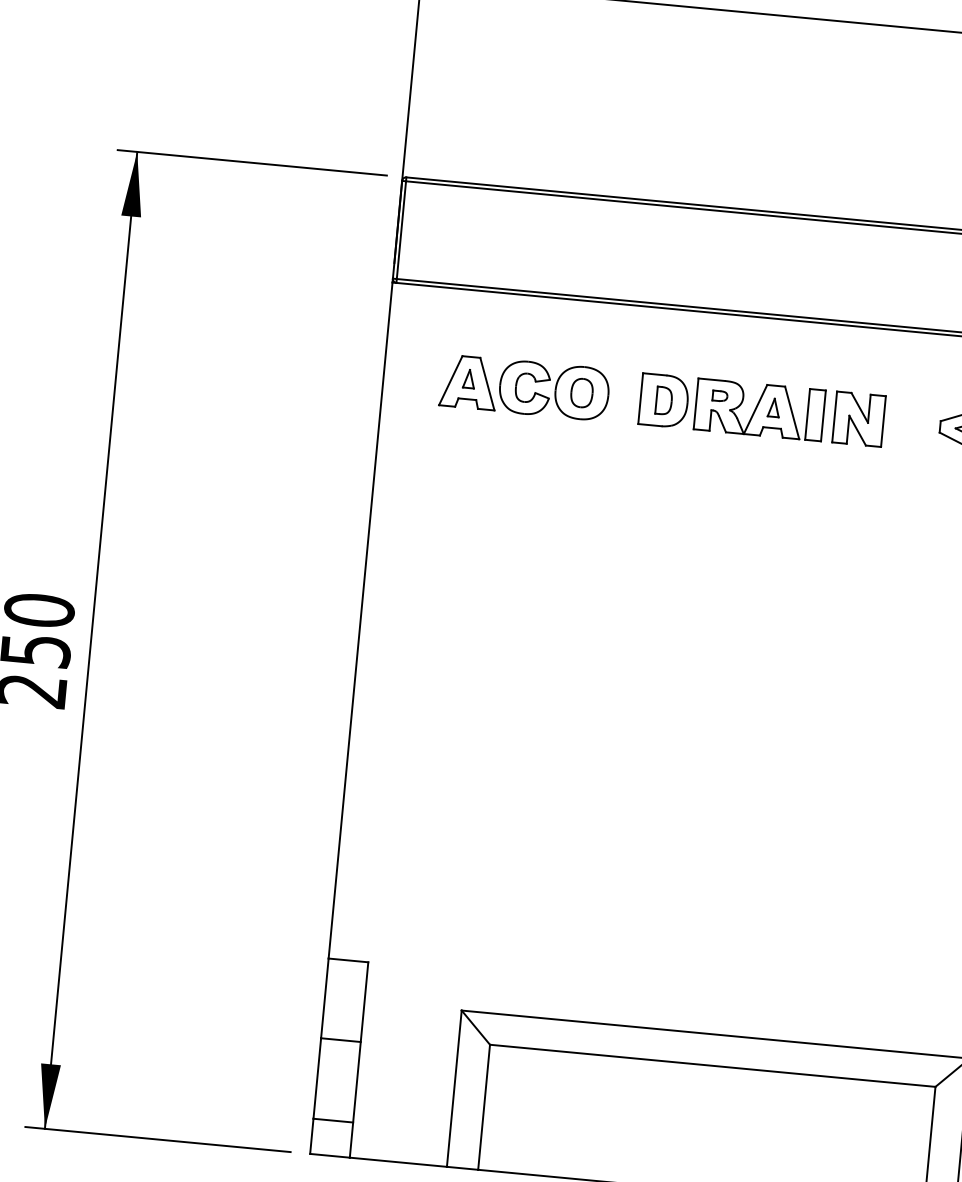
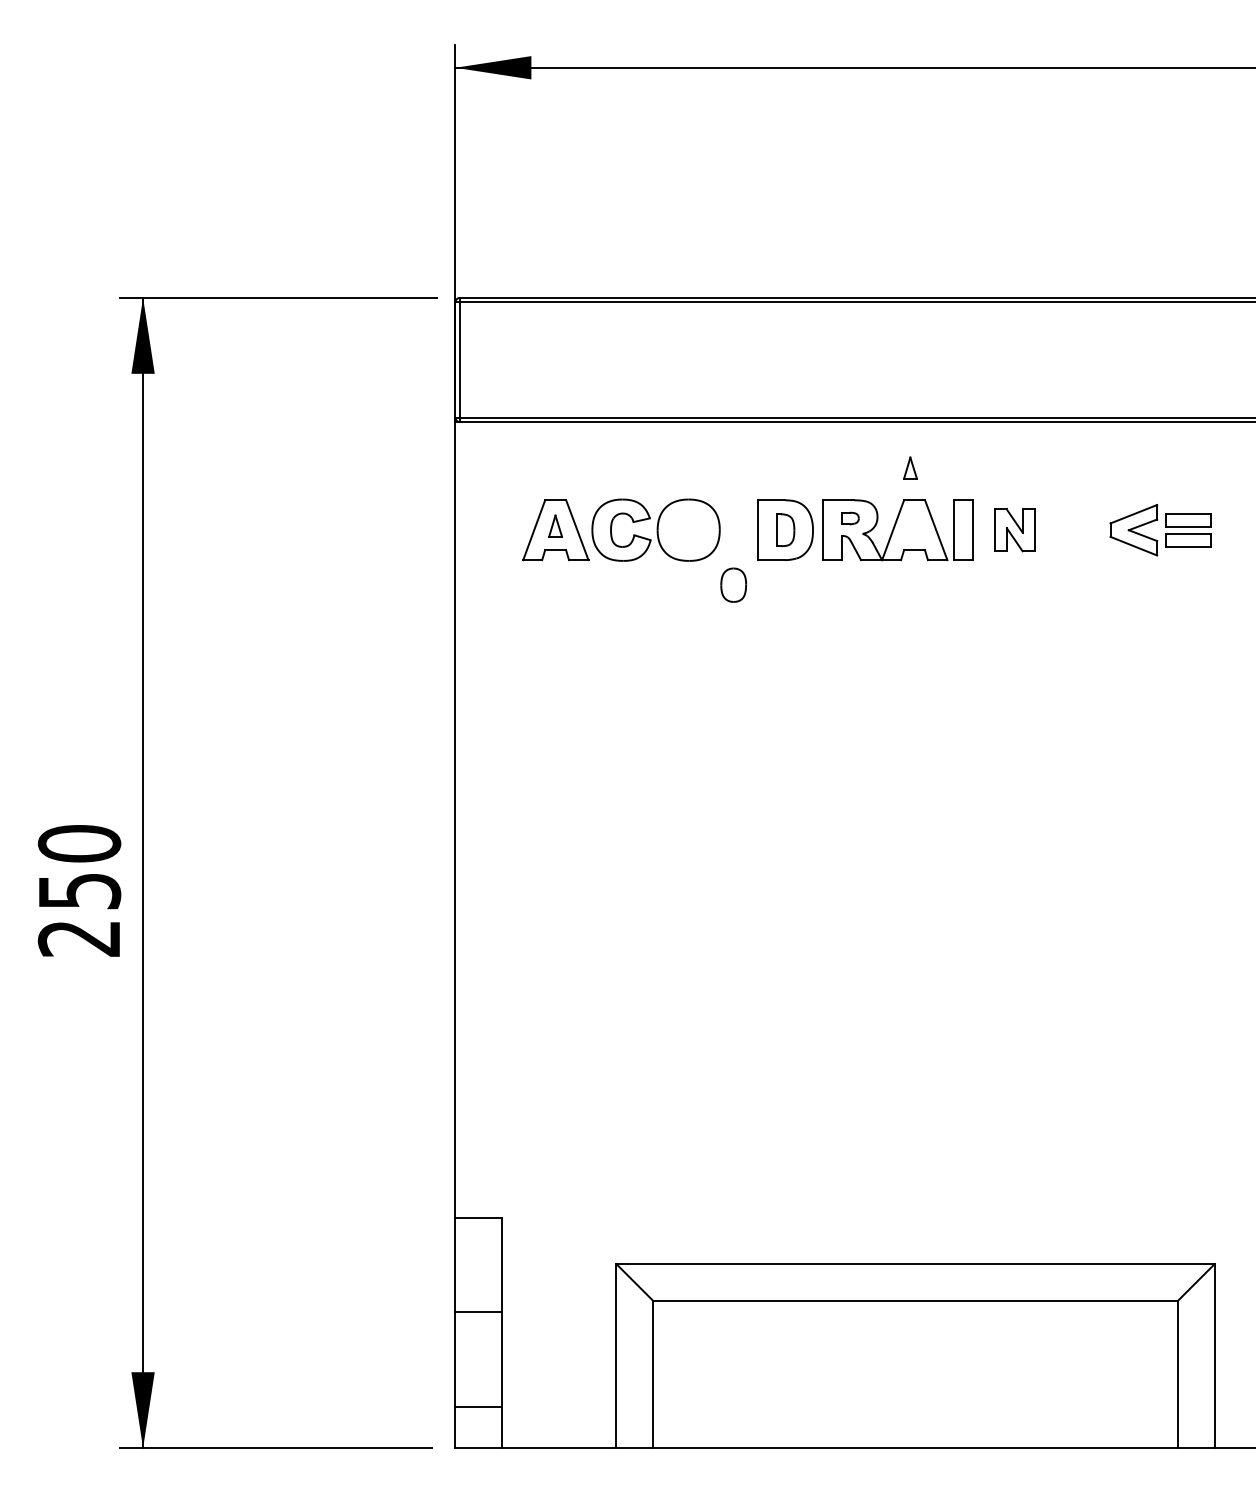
part: (581, 392) -> (733, 584), moved
part: (774, 407) -> (910, 467), moved
part: (858, 419) -> (1014, 530), size x0.7

